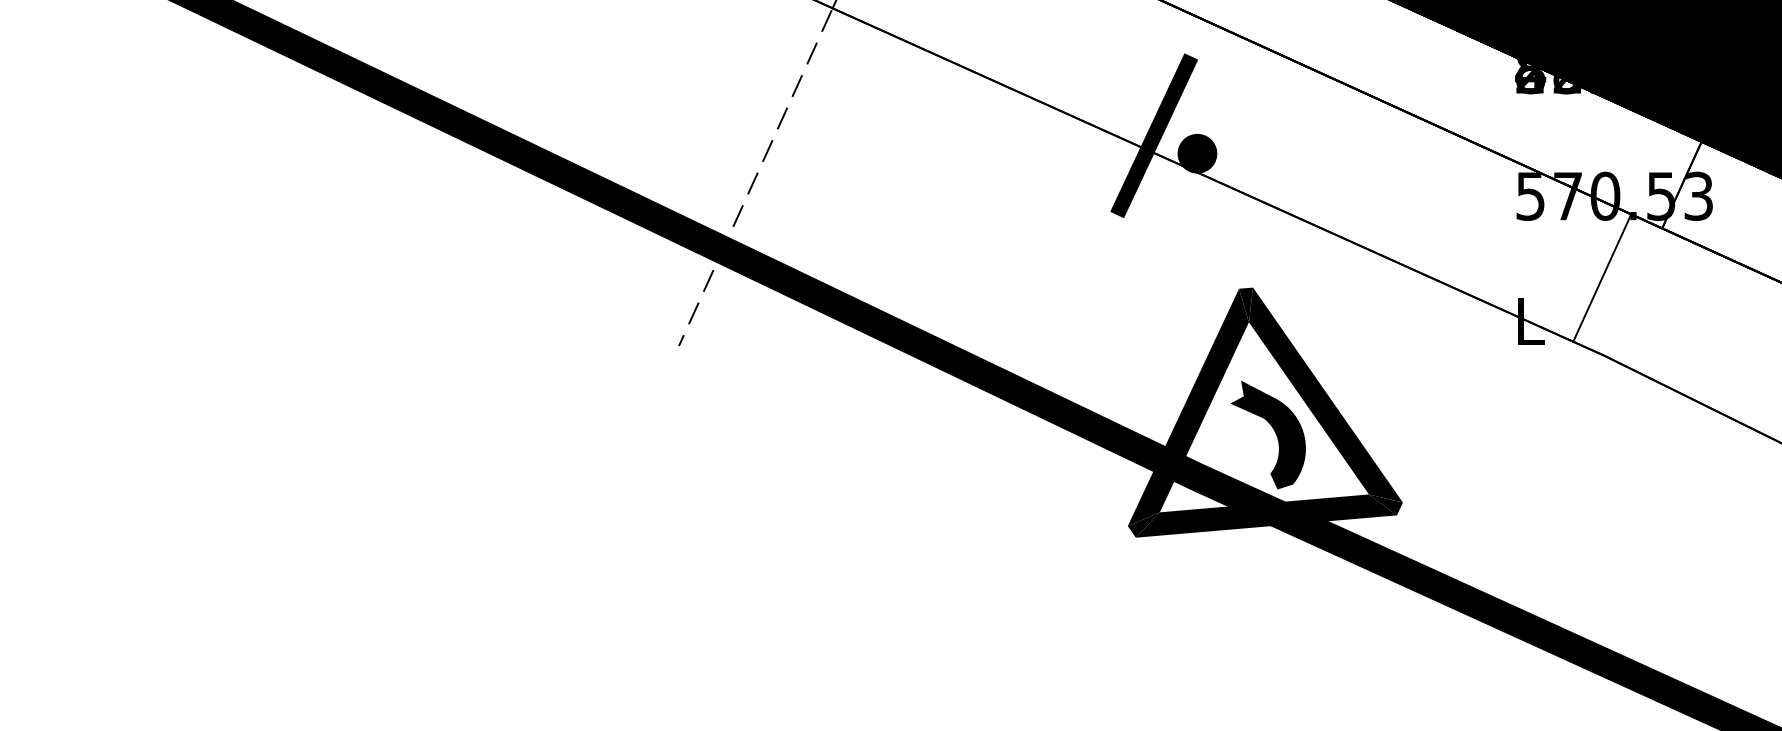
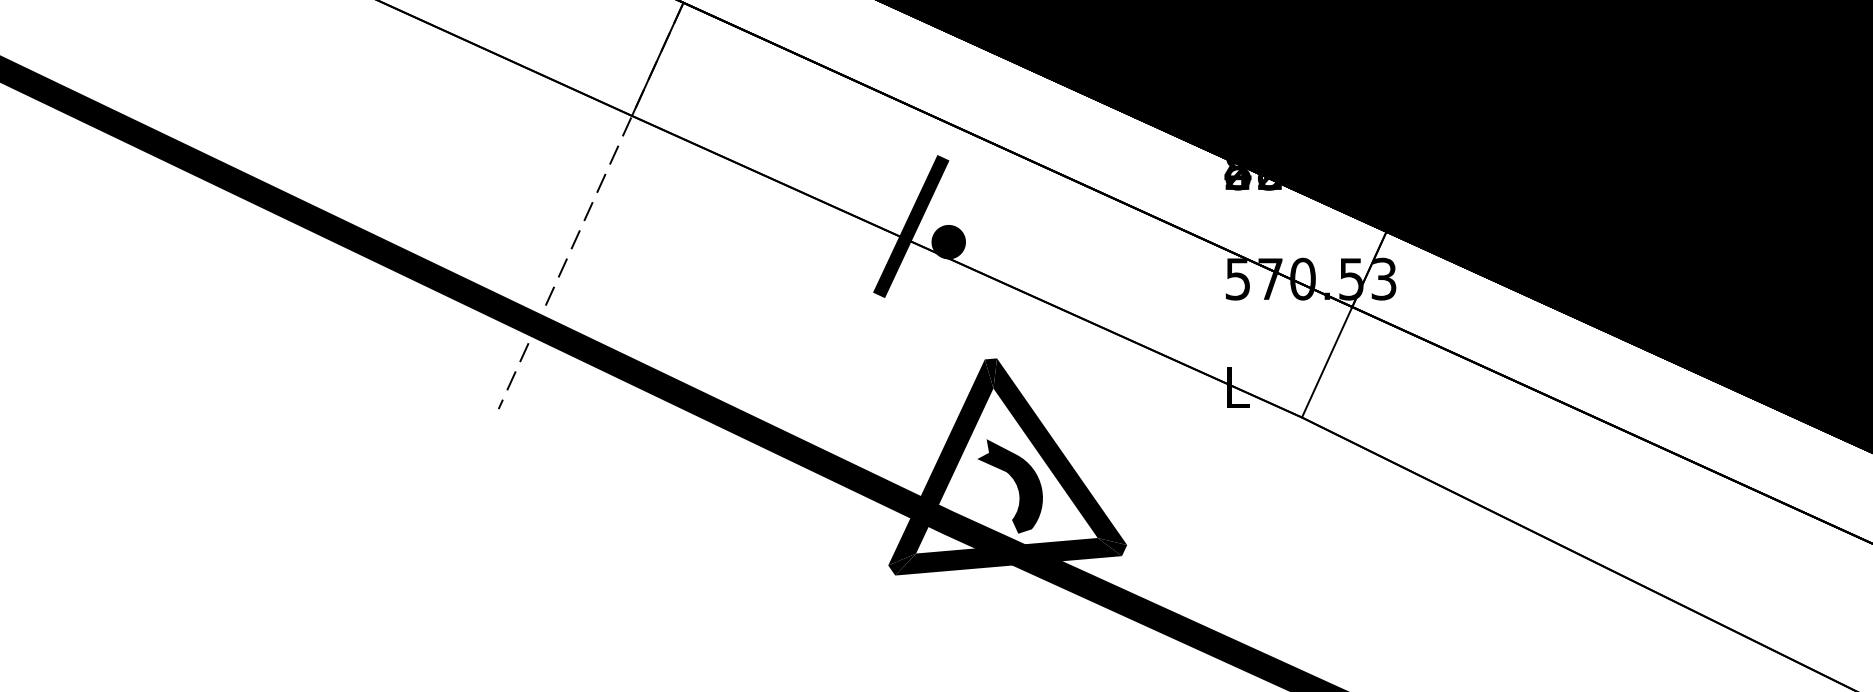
line: (1602, 277) -> (1327, 361), moved

